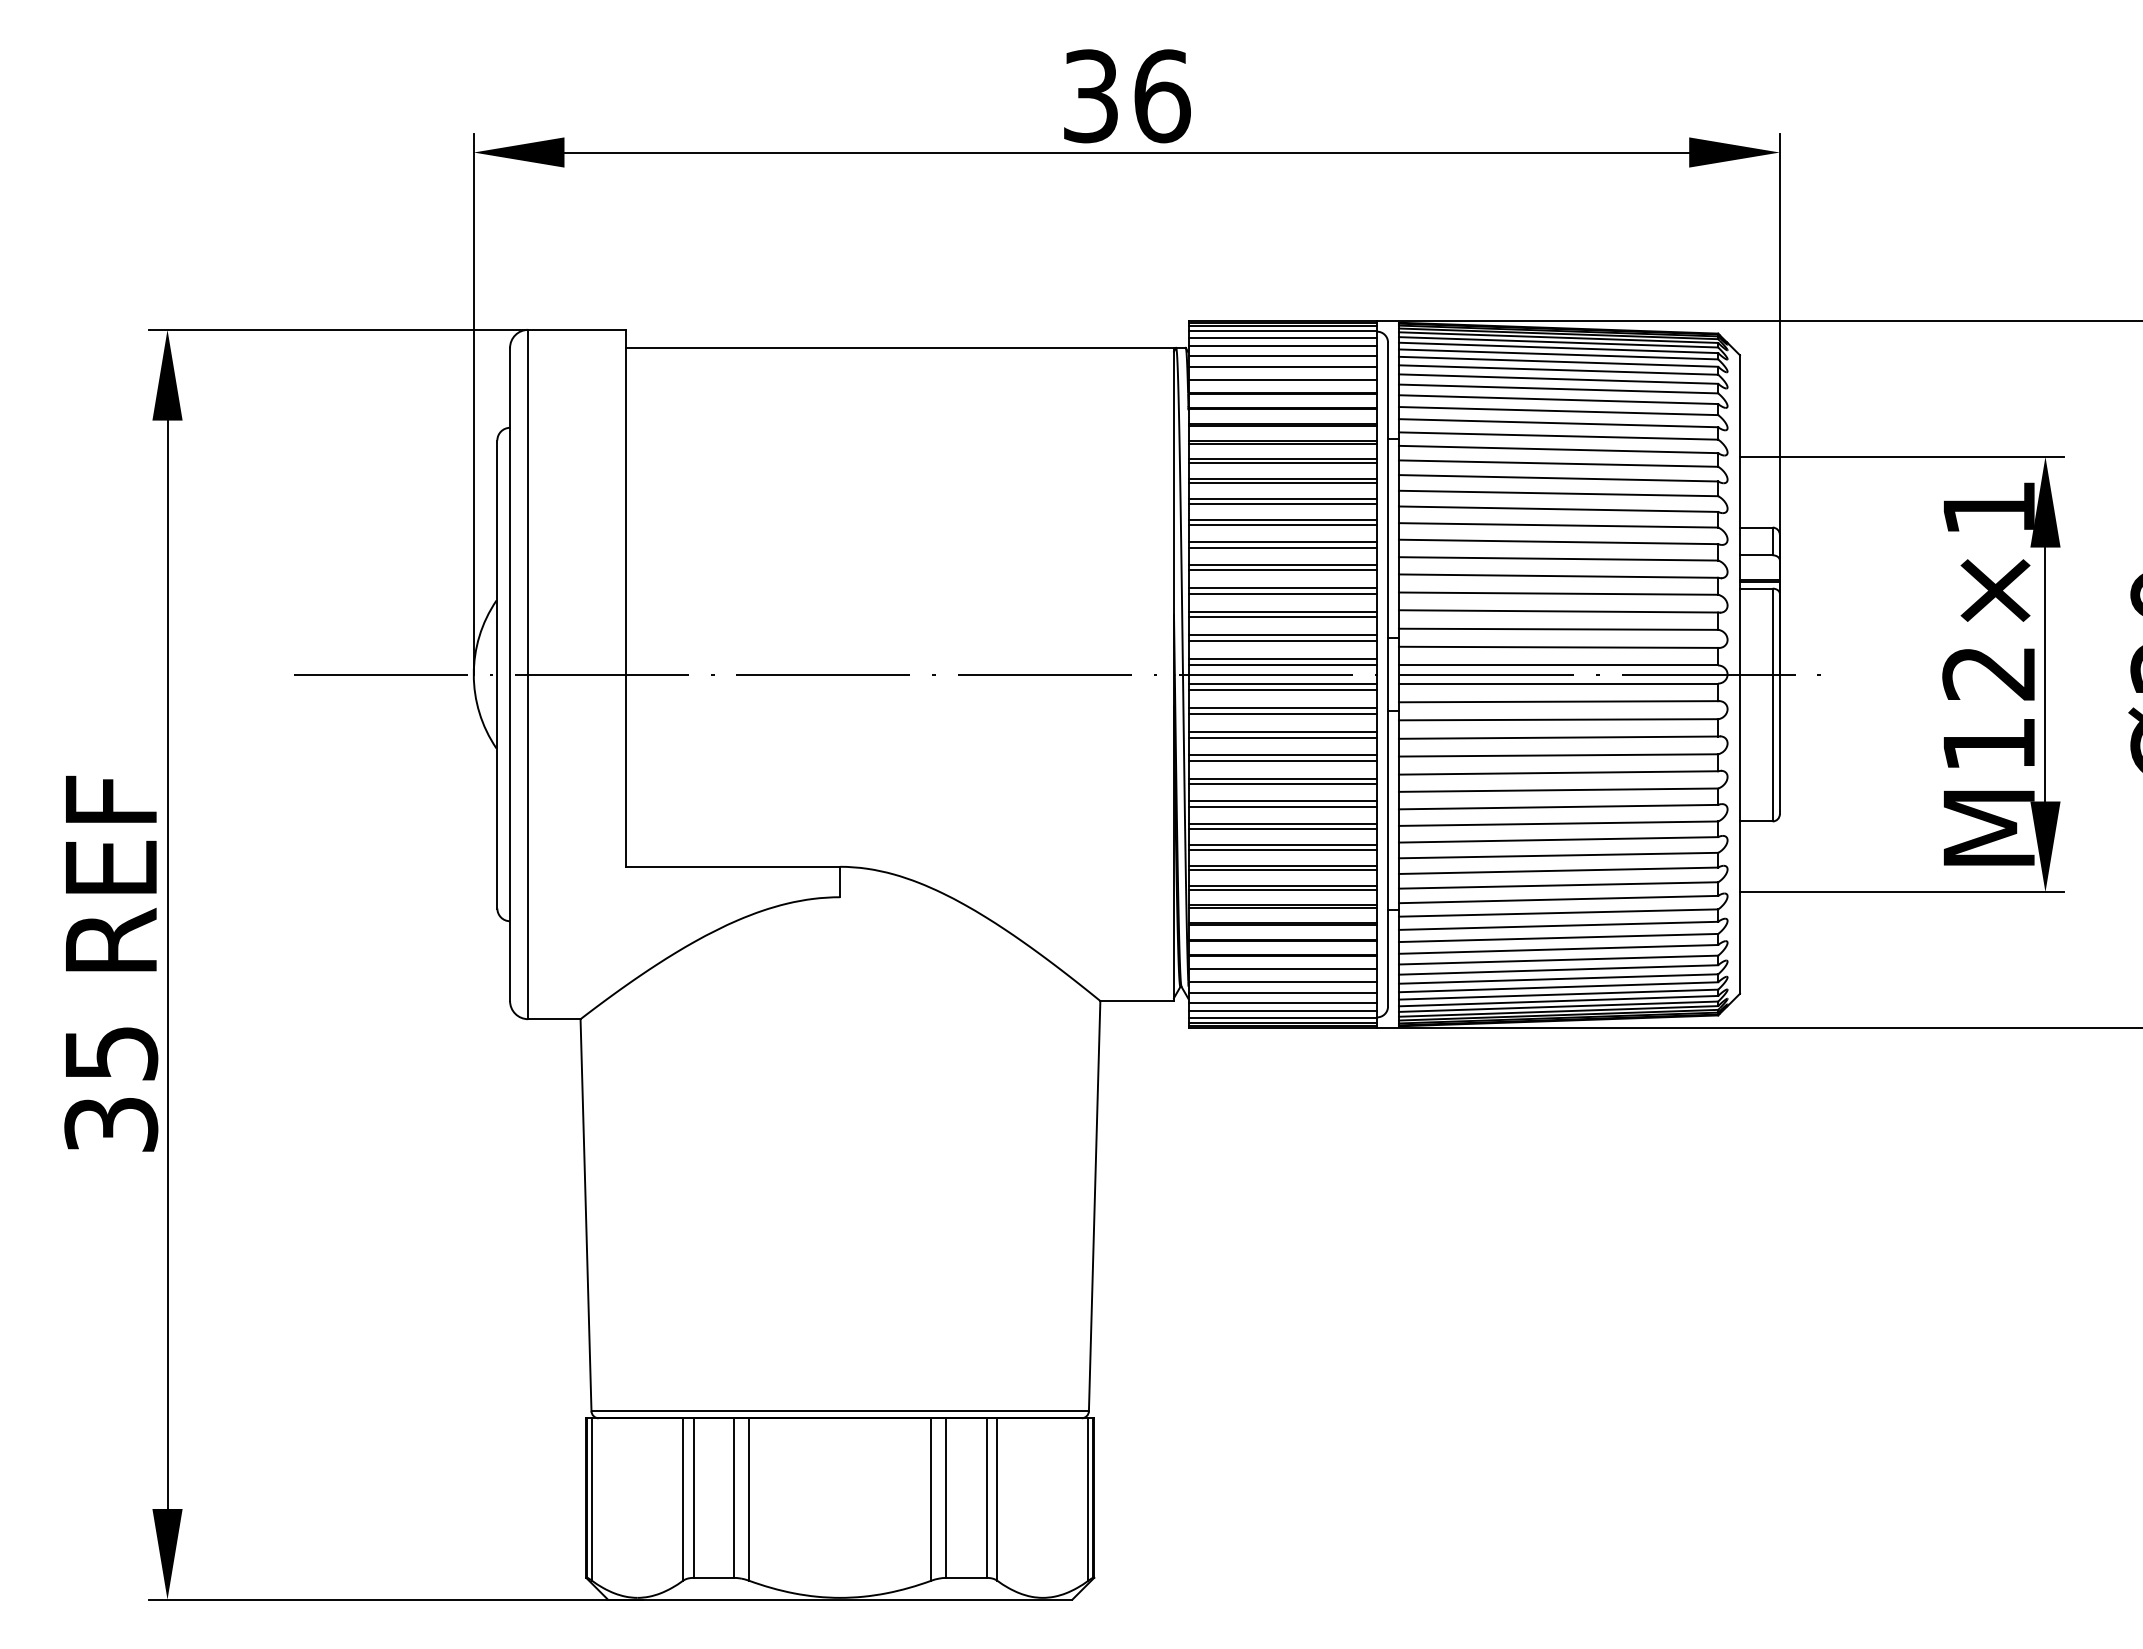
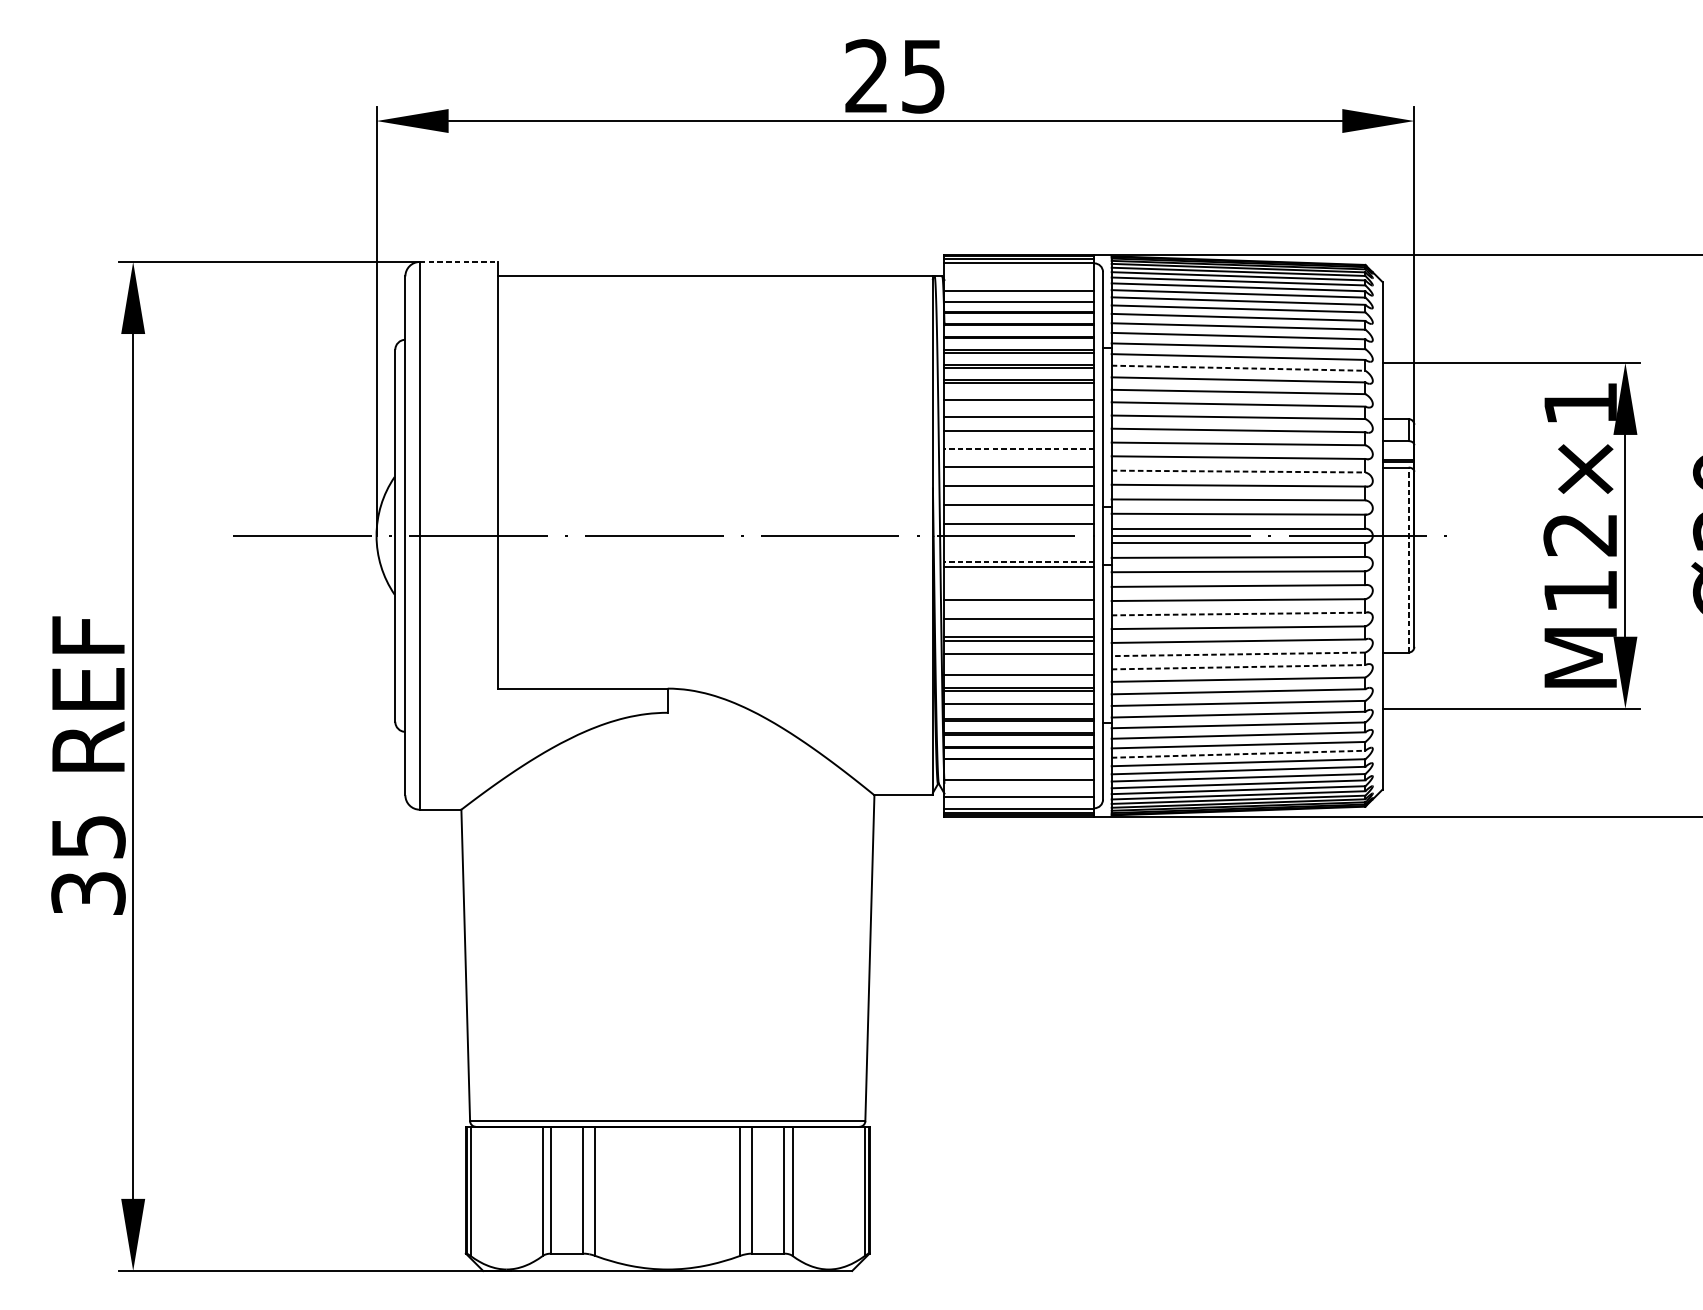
text: (1126, 96) -> (895, 76), 36 -> 25
line: (577, 329) -> (458, 261), solid -> dashed
line: (1282, 337) -> (1019, 268), removed
line: (1282, 345) -> (1019, 274), removed
line: (1282, 355) -> (1019, 282), removed
line: (1558, 463) -> (1238, 368), solid -> dashed
line: (1282, 499) -> (1019, 396), removed
line: (1282, 520) -> (1019, 413), removed
line: (1282, 547) -> (1019, 434), removed
line: (1282, 564) -> (1019, 448), solid -> dashed
line: (1282, 570) -> (1019, 453), removed
line: (1282, 593) -> (1019, 471), removed
line: (1558, 593) -> (1238, 471), solid -> dashed
line: (1282, 617) -> (1019, 490), removed
line: (1282, 641) -> (1019, 509), removed
line: (1282, 665) -> (1019, 528), removed
line: (1282, 683) -> (1019, 542), removed
line: (1282, 689) -> (1019, 547), removed
line: (1772, 704) -> (1408, 559), solid -> dashed
line: (1282, 707) -> (1019, 562), solid -> dashed
line: (1282, 731) -> (1019, 581), removed
line: (1282, 737) -> (1019, 585), removed
line: (1282, 761) -> (1019, 604), removed
line: (1558, 772) -> (1238, 613), solid -> dashed
line: (1282, 784) -> (1019, 623), removed
line: (1558, 823) -> (1238, 654), solid -> dashed
line: (1282, 828) -> (1019, 658), removed
line: (1558, 839) -> (1238, 666), solid -> dashed
line: (1282, 845) -> (1019, 671), removed
line: (1282, 889) -> (1019, 706), removed
line: (1558, 949) -> (1238, 754), solid -> dashed
line: (1282, 969) -> (1019, 770), removed
line: (1282, 993) -> (1019, 789), removed
line: (1282, 1011) -> (1019, 803), removed

